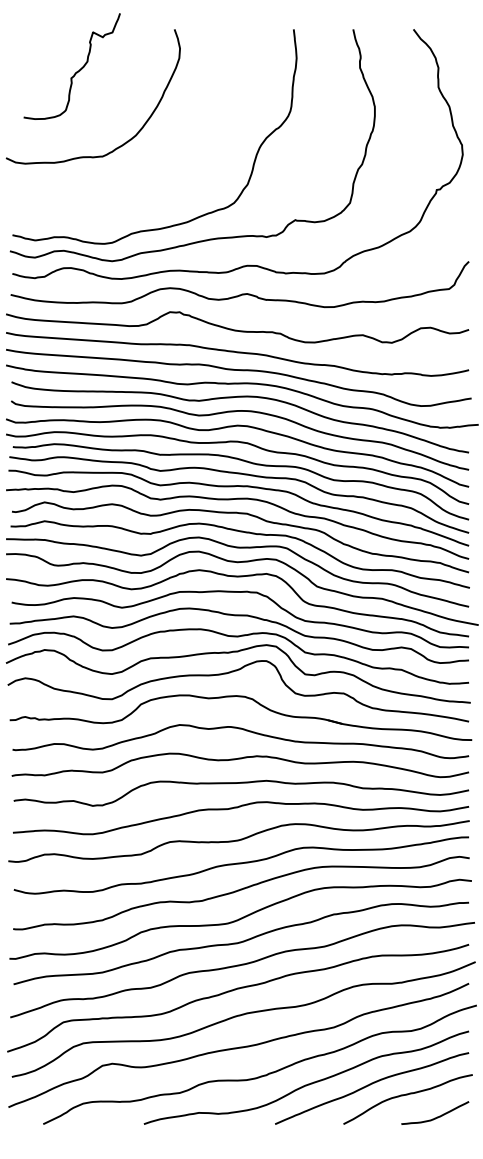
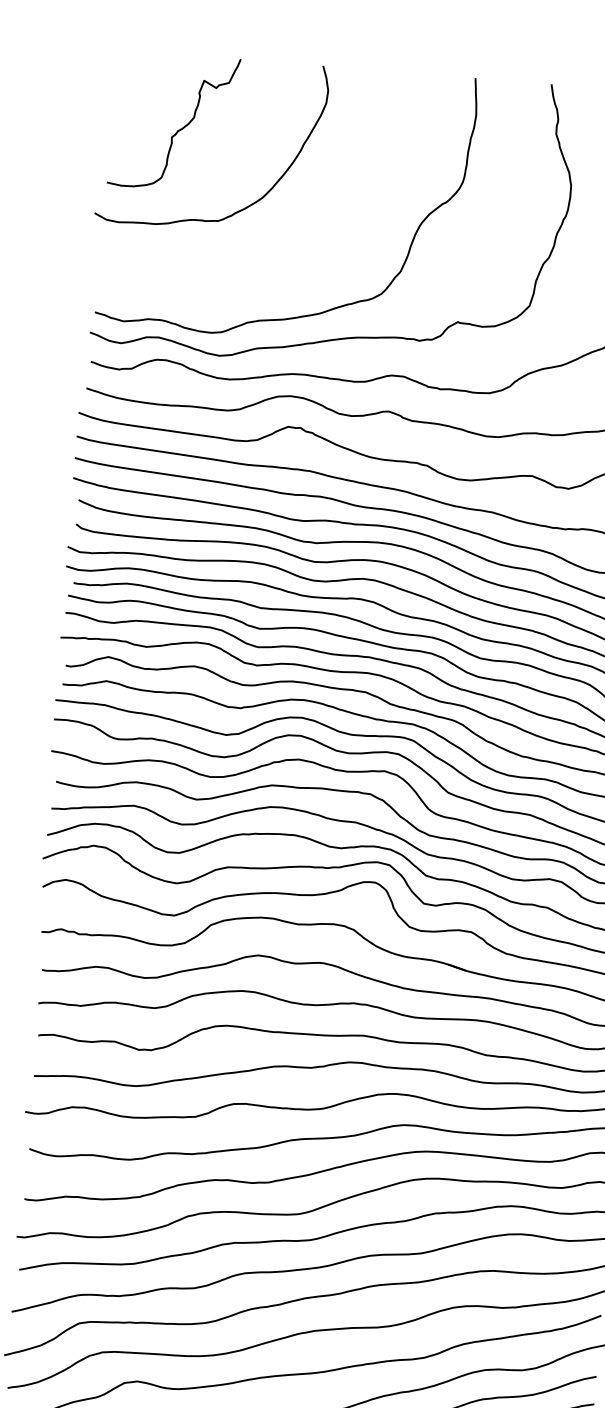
curve: (76, 71) -> (179, 129), moved

